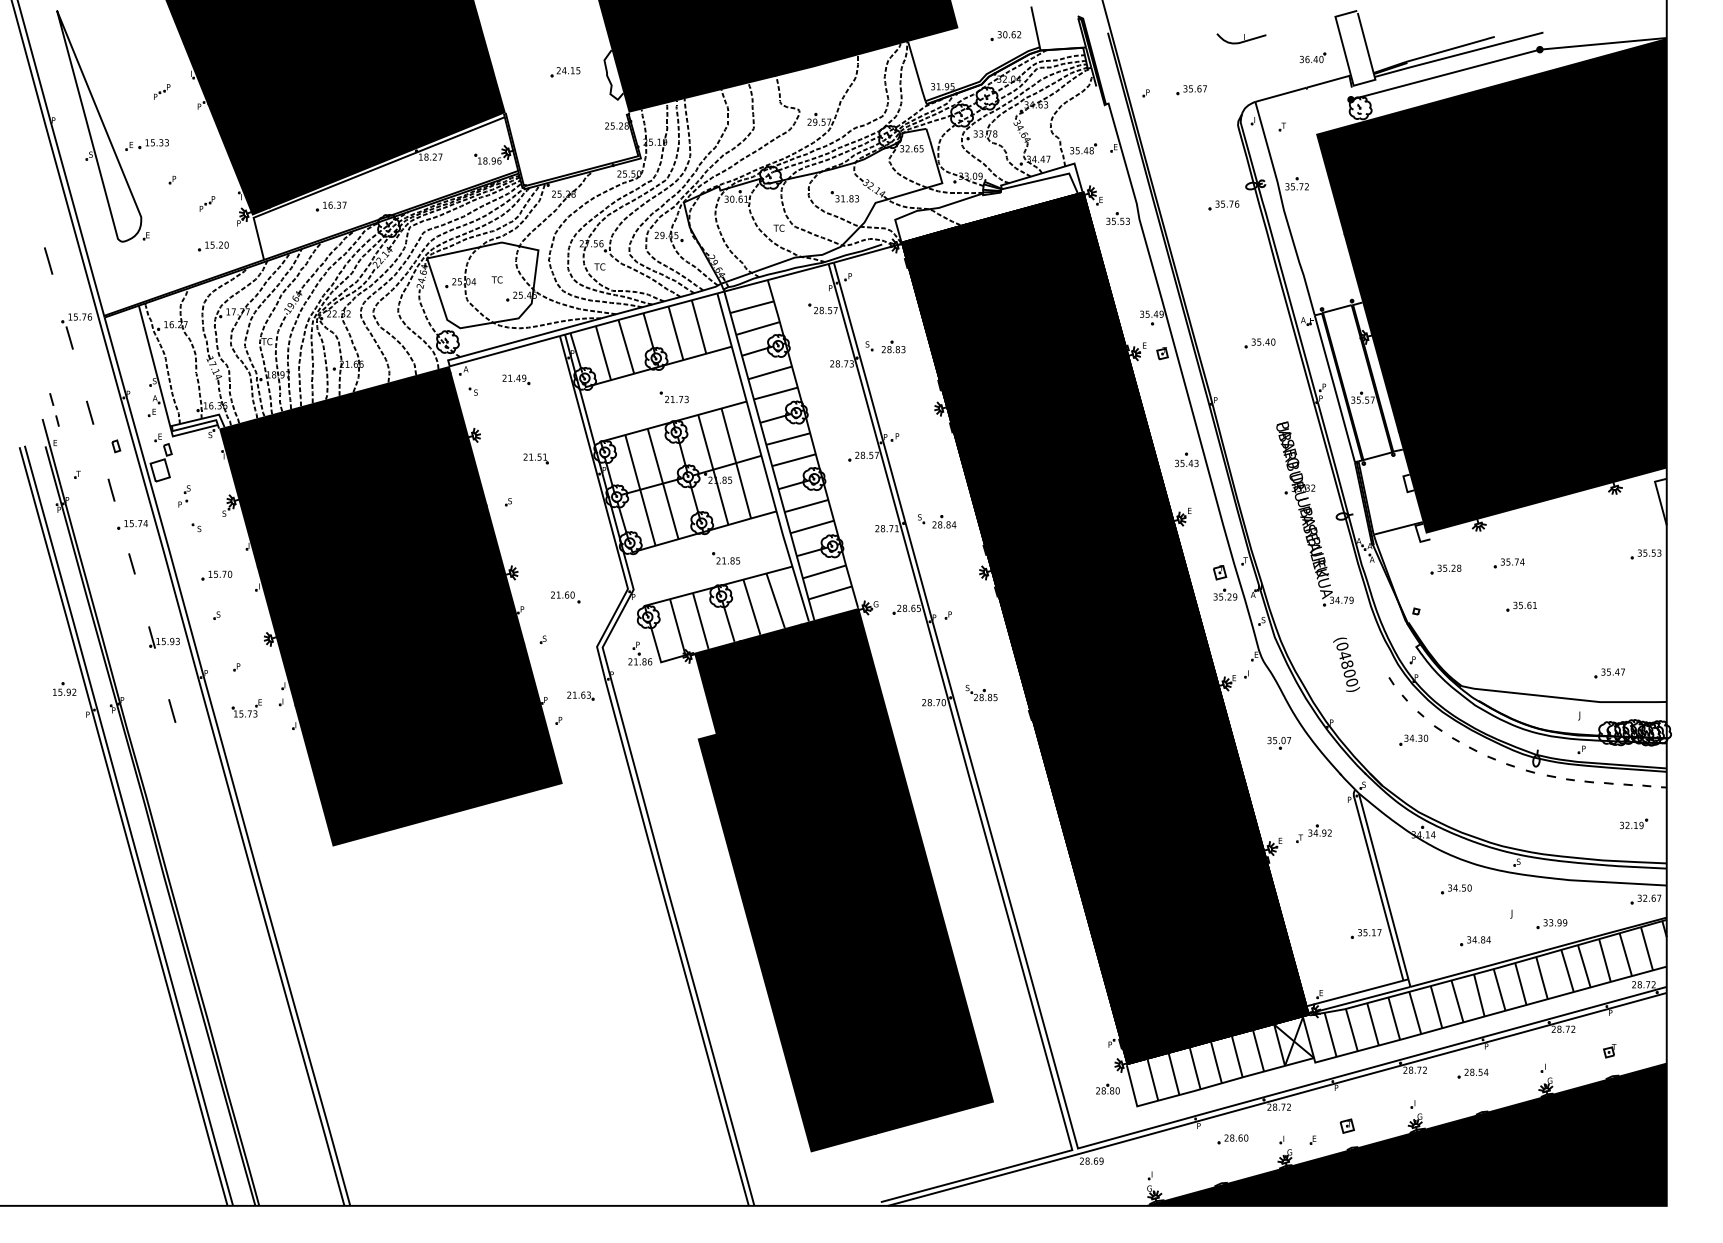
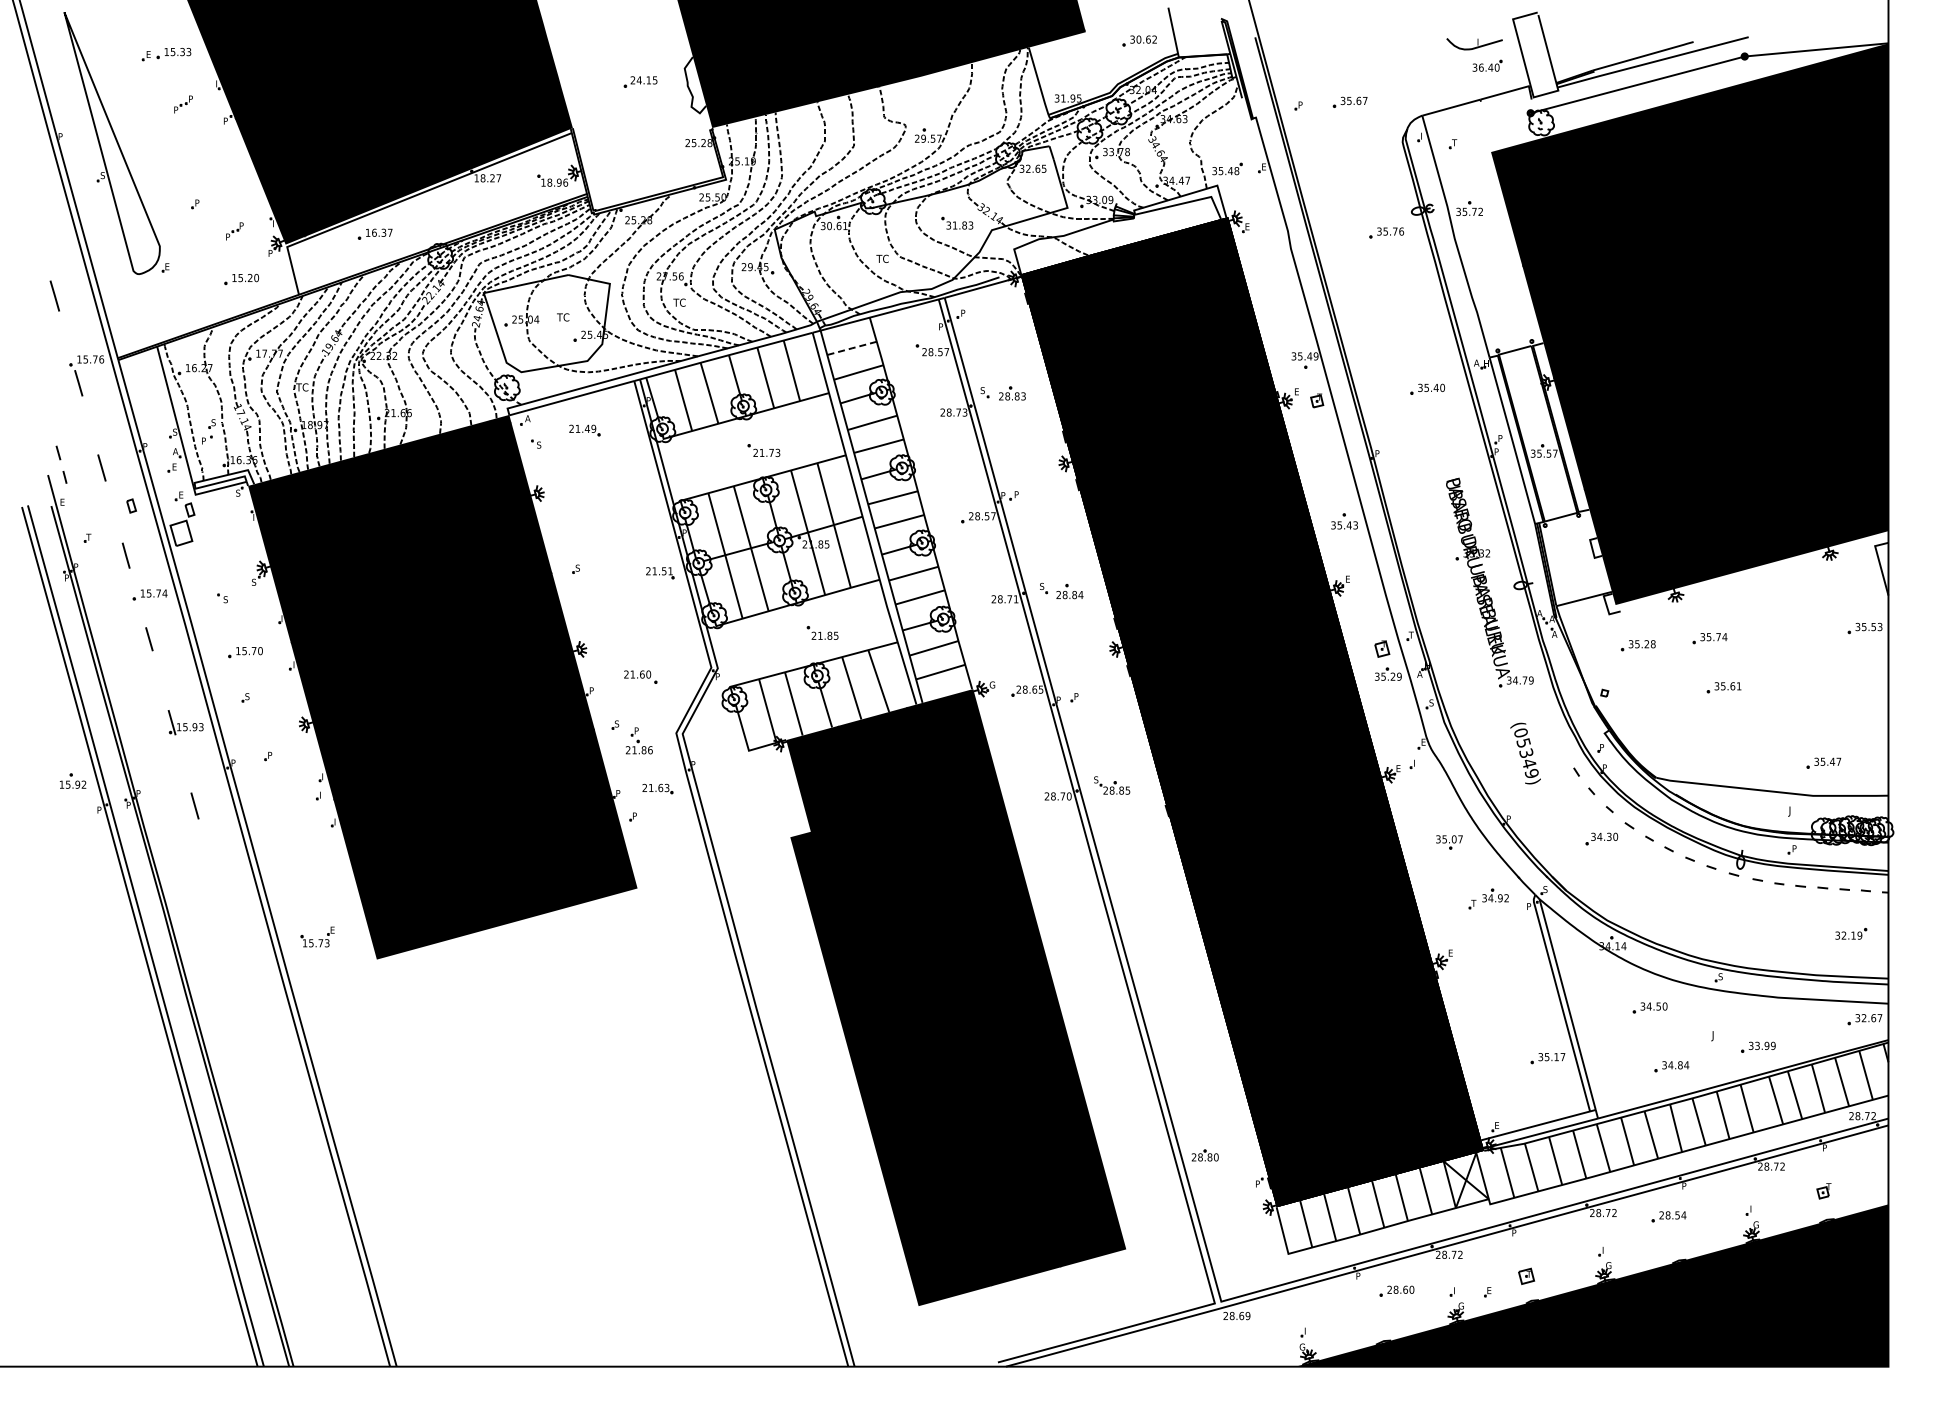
part: (1241, 39) -> (1474, 44), moved
part: (147, 144) -> (166, 54), moved
part: (1117, 218) -> (1266, 247), removed
line: (752, 307) -> (852, 348), solid -> dashed
part: (536, 459) -> (660, 573), moved
part: (184, 496) -> (208, 431), moved
part: (639, 653) -> (638, 740), moved
text: (1347, 669) -> (1526, 758), (04800) -> (05349)
part: (246, 707) -> (317, 936), moved
part: (1313, 833) -> (1488, 898), moved
part: (1107, 1089) -> (1204, 1155), moved

